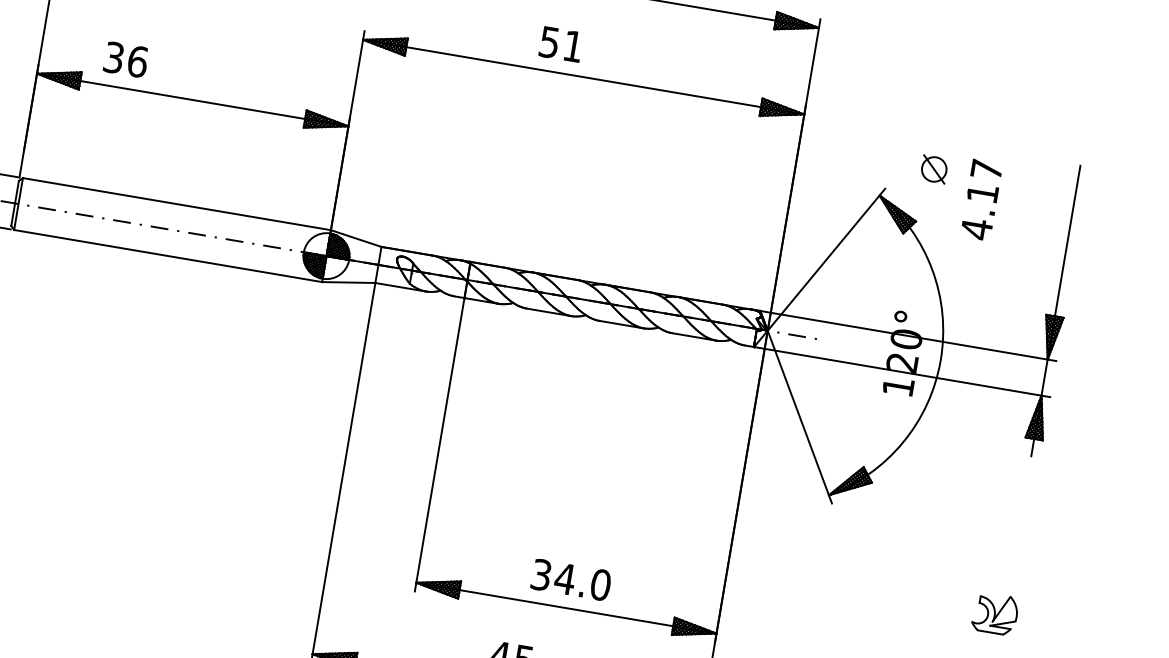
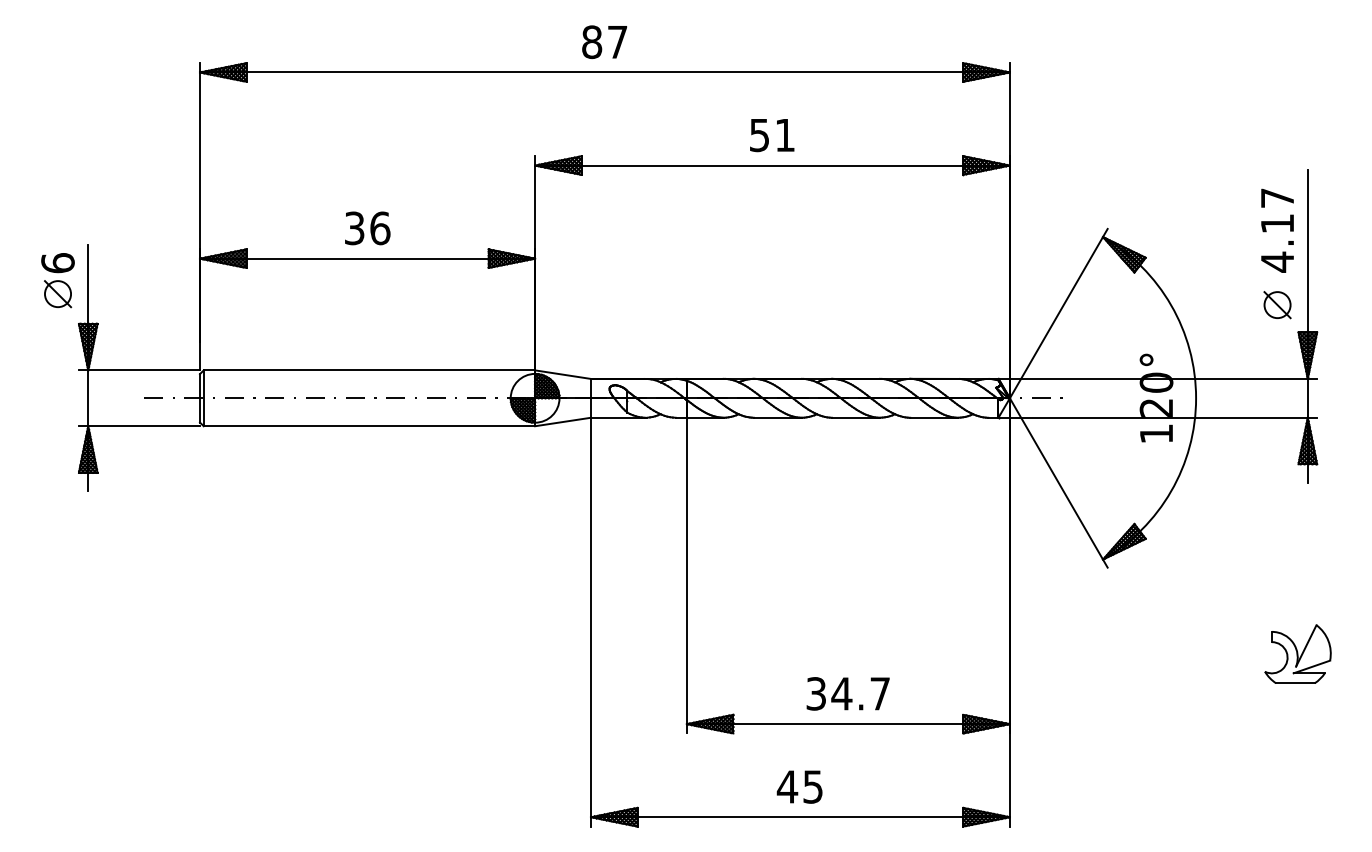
text: (561, 44) -> (772, 135), moved
text: (125, 59) -> (367, 228), moved
part: (934, 169) -> (1277, 305), moved
text: (981, 199) -> (1277, 230), moved
text: (601, 584) -> (880, 693), 34.0 -> 34.7
part: (994, 613) -> (1297, 653), size x1.43

